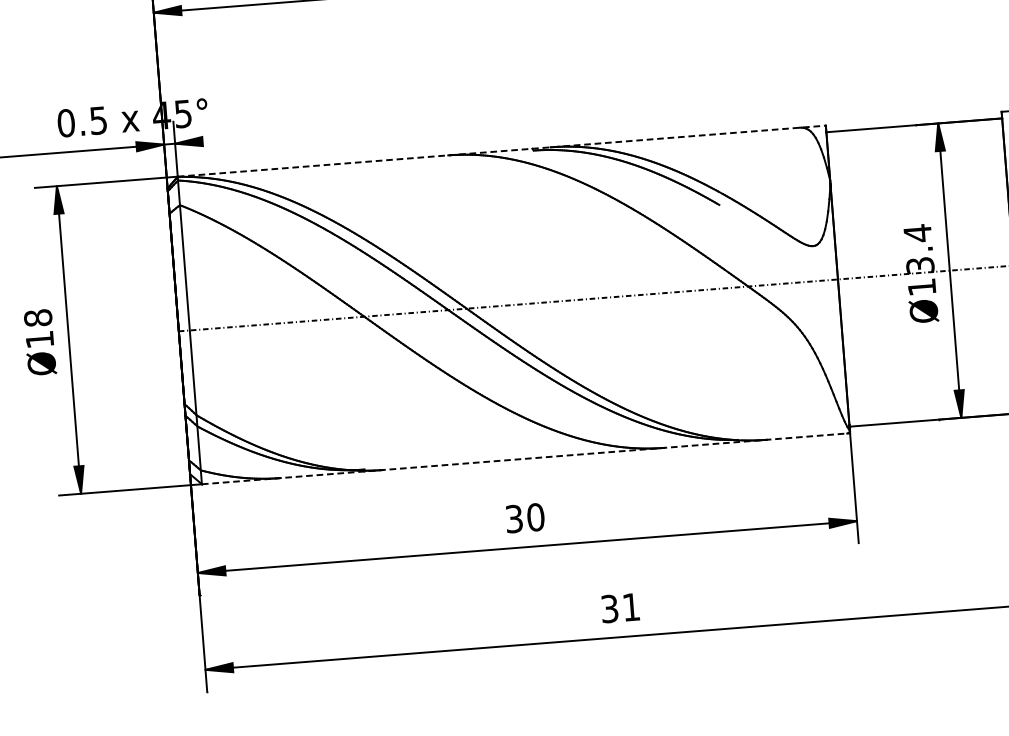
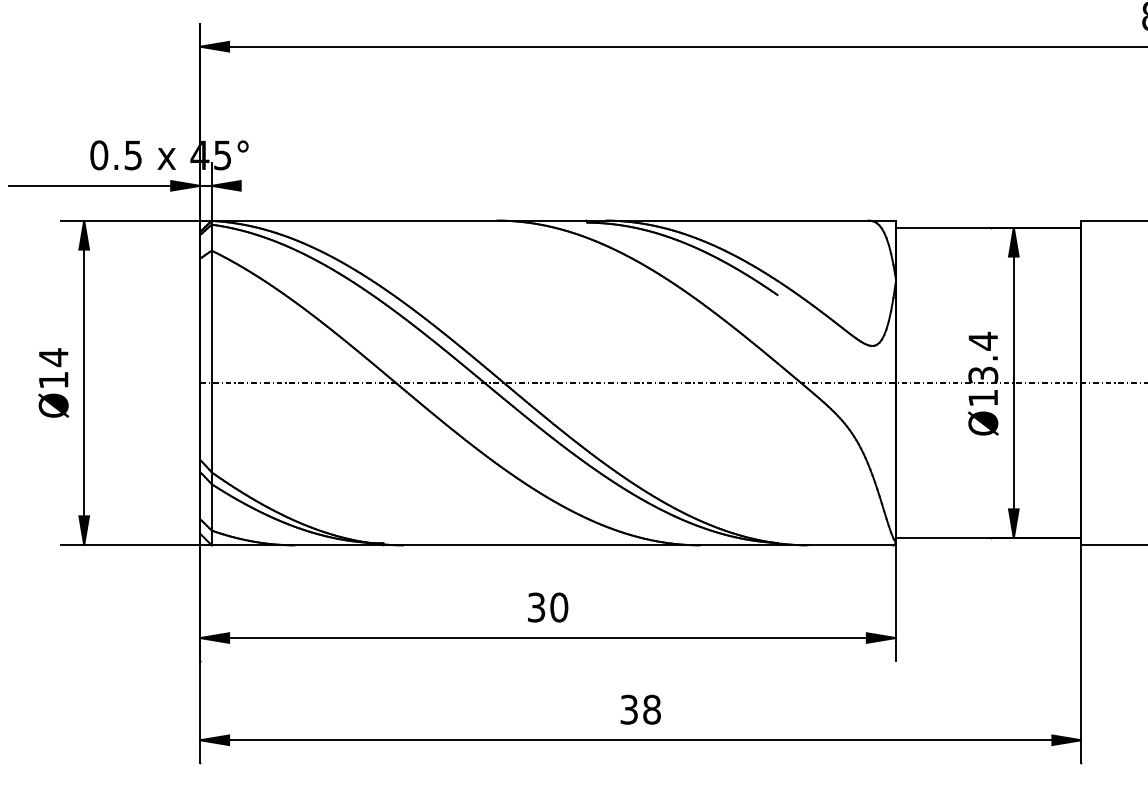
line: (502, 150) -> (554, 220), dashed -> solid
text: (38, 318) -> (53, 357), Ø18 -> Ø14
line: (526, 458) -> (554, 545), dashed -> solid
text: (630, 607) -> (651, 709), 31 -> 38

